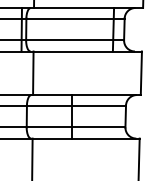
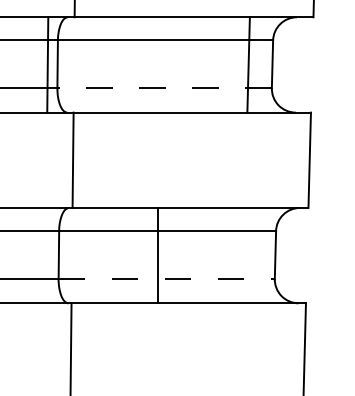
line: (75, 40) -> (165, 88), solid -> dashed
line: (76, 127) -> (167, 279), solid -> dashed

